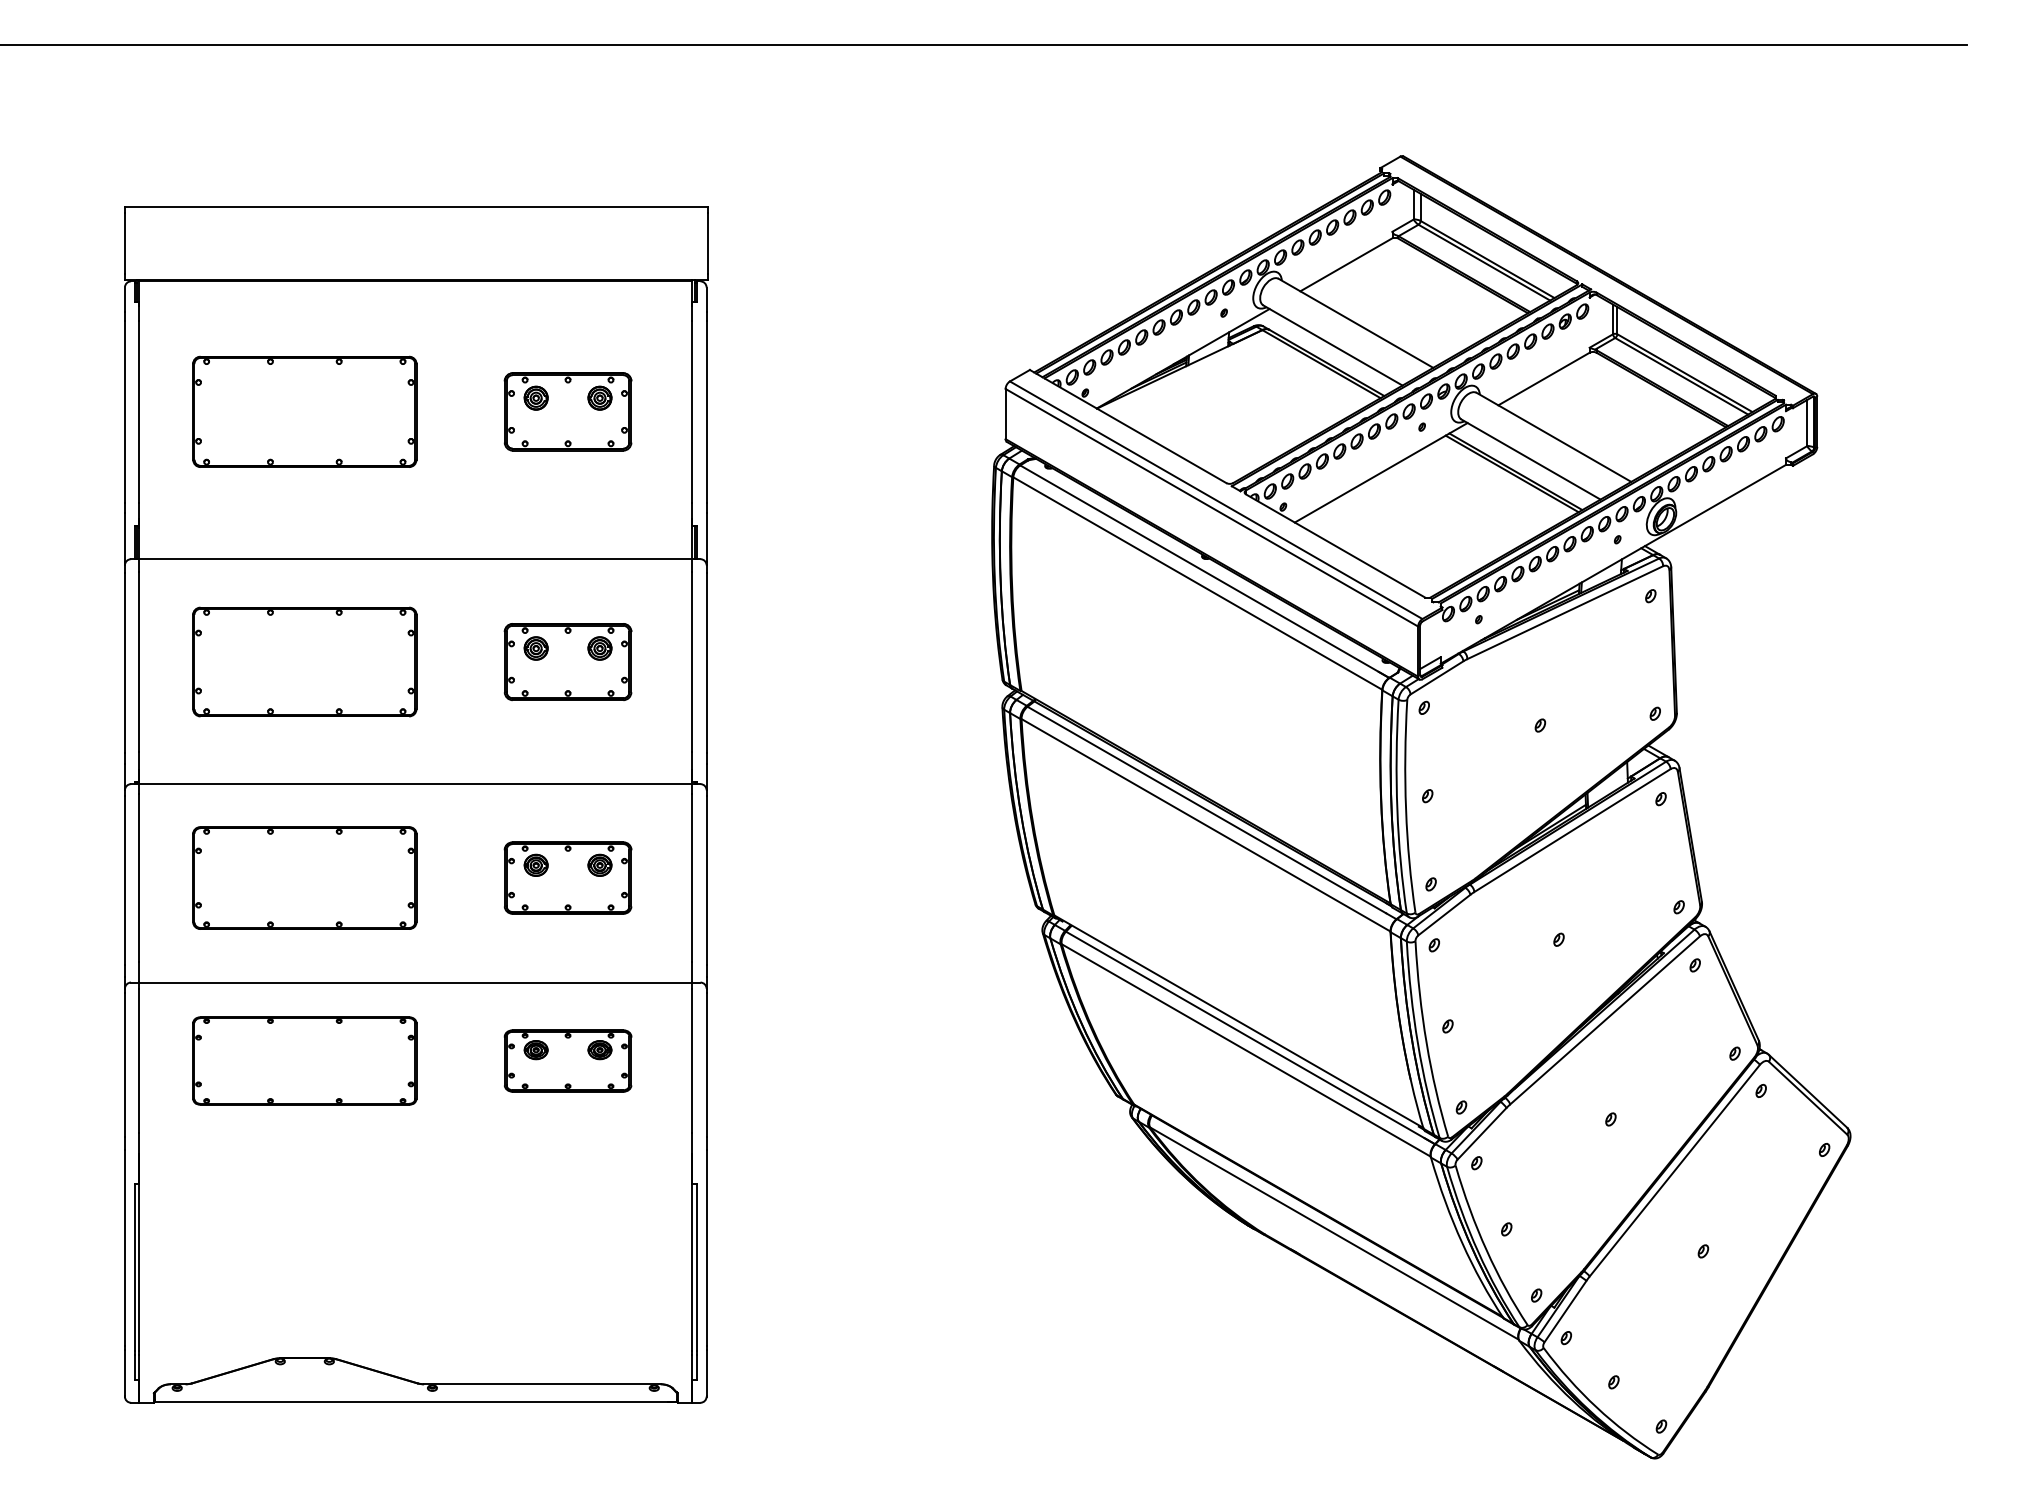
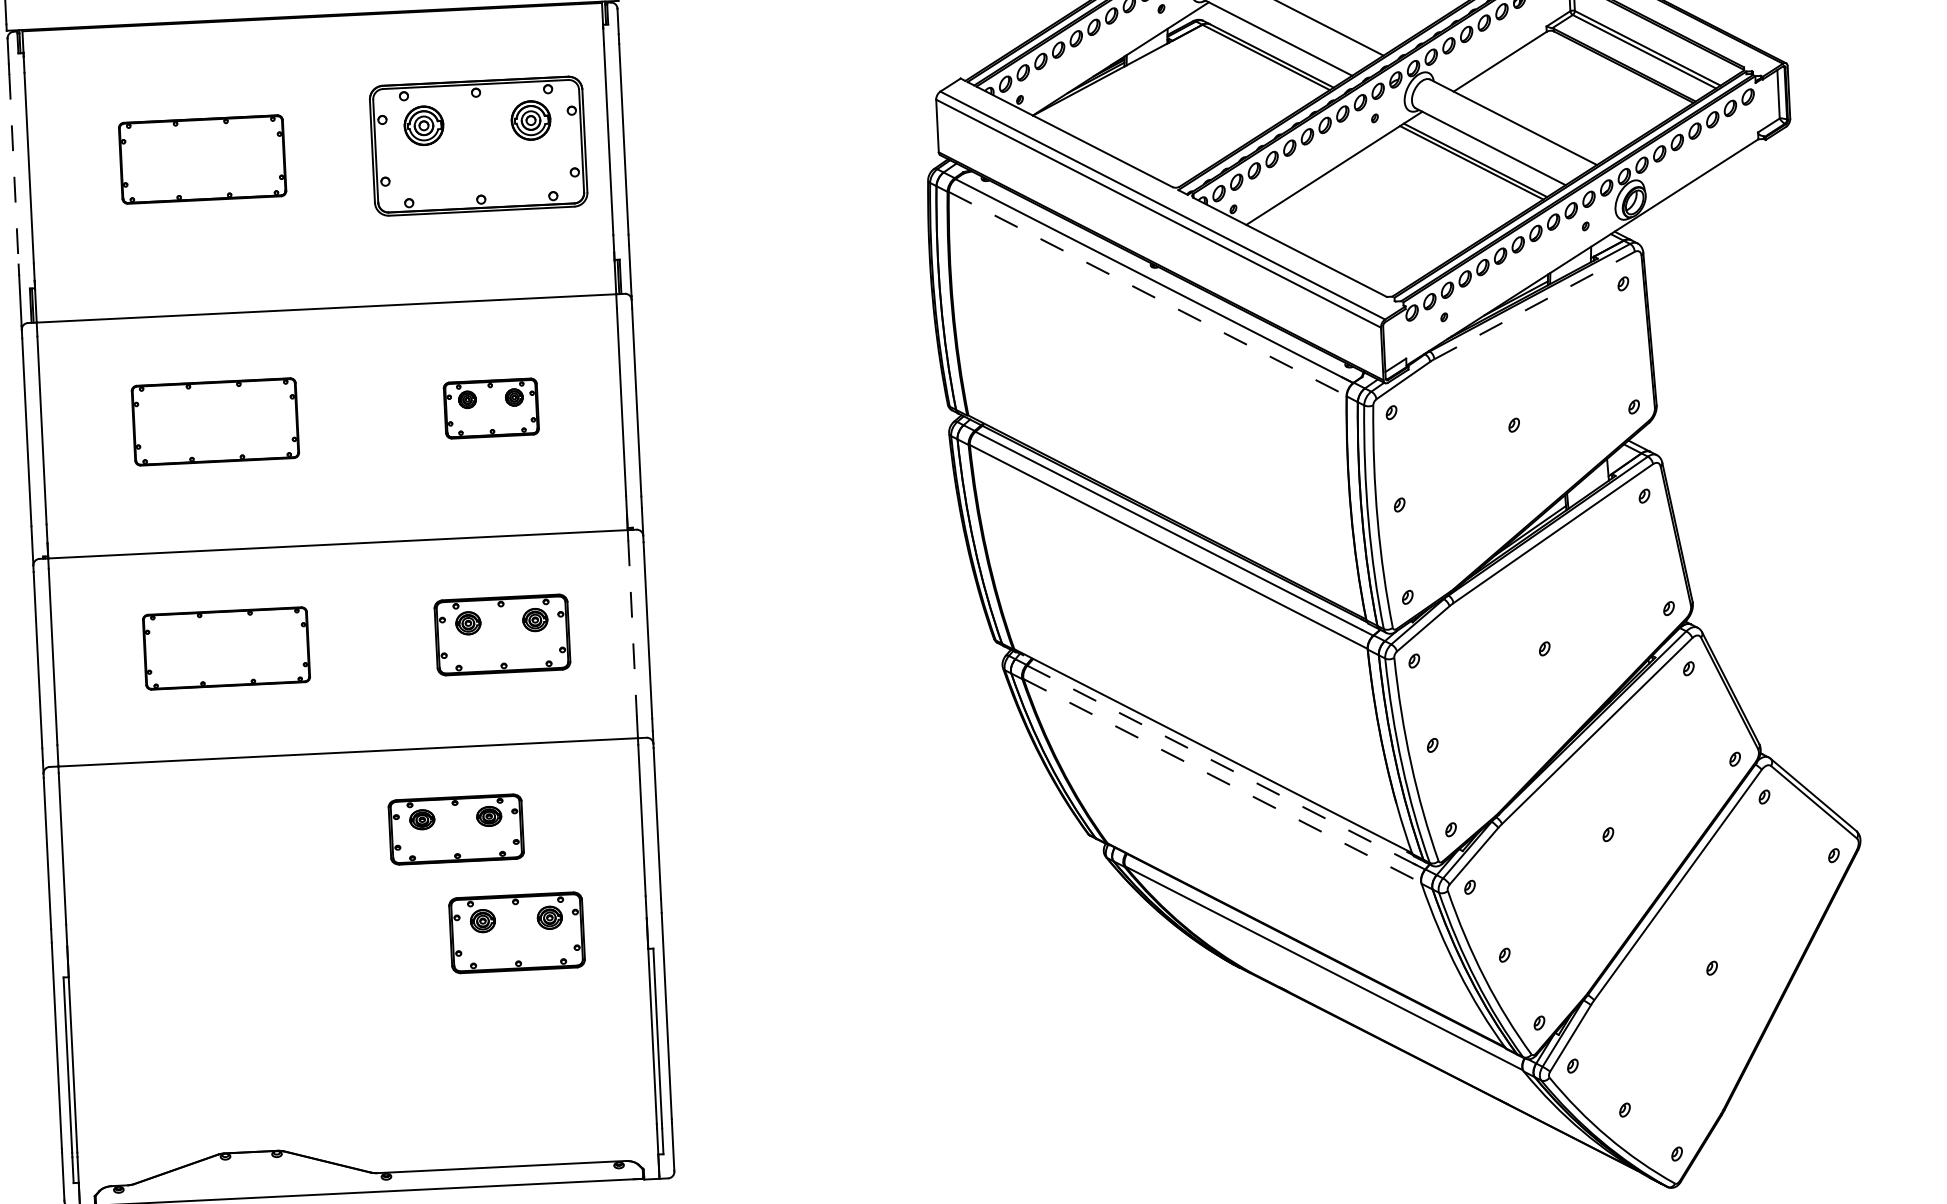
part: (304, 411) -> (202, 159), size x0.7
part: (567, 411) -> (477, 145), size x1.6
line: (124, 412) -> (13, 169), solid -> dashed
line: (1197, 583) -> (1147, 293), solid -> dashed
line: (1565, 612) -> (1534, 305), solid -> dashed
part: (304, 661) -> (215, 421), size x0.7
part: (567, 662) -> (490, 408), size x0.7
part: (304, 877) -> (226, 647), size x0.7
line: (692, 878) -> (632, 629), solid -> dashed
line: (1250, 1037) -> (1226, 767), solid -> dashed
line: (1246, 1050) -> (1222, 780), solid -> dashed
part: (304, 1060) -> (235, 839), removed
part: (567, 1060) -> (455, 829), moved
part: (567, 1161) -> (516, 932), added

